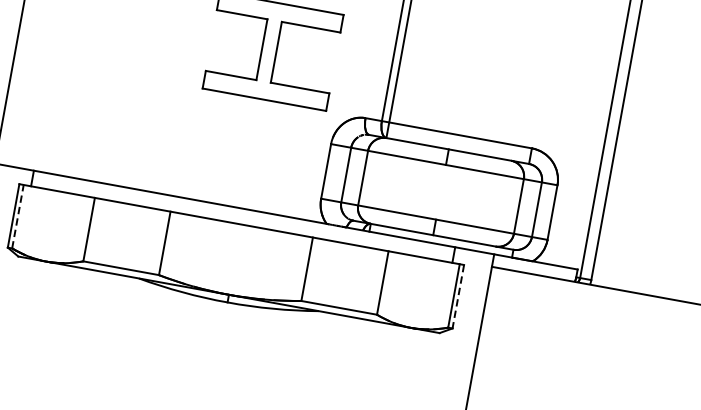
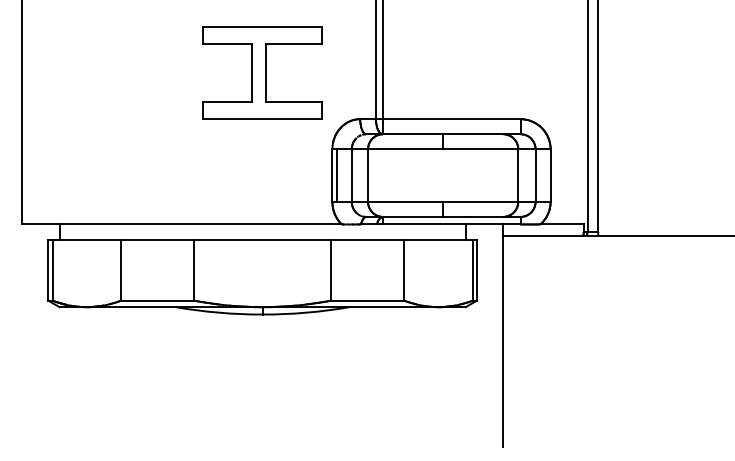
line: (330, 172) -> (336, 175), added
line: (17, 217) -> (52, 270), dashed -> solid
line: (458, 297) -> (477, 270), dashed -> solid

